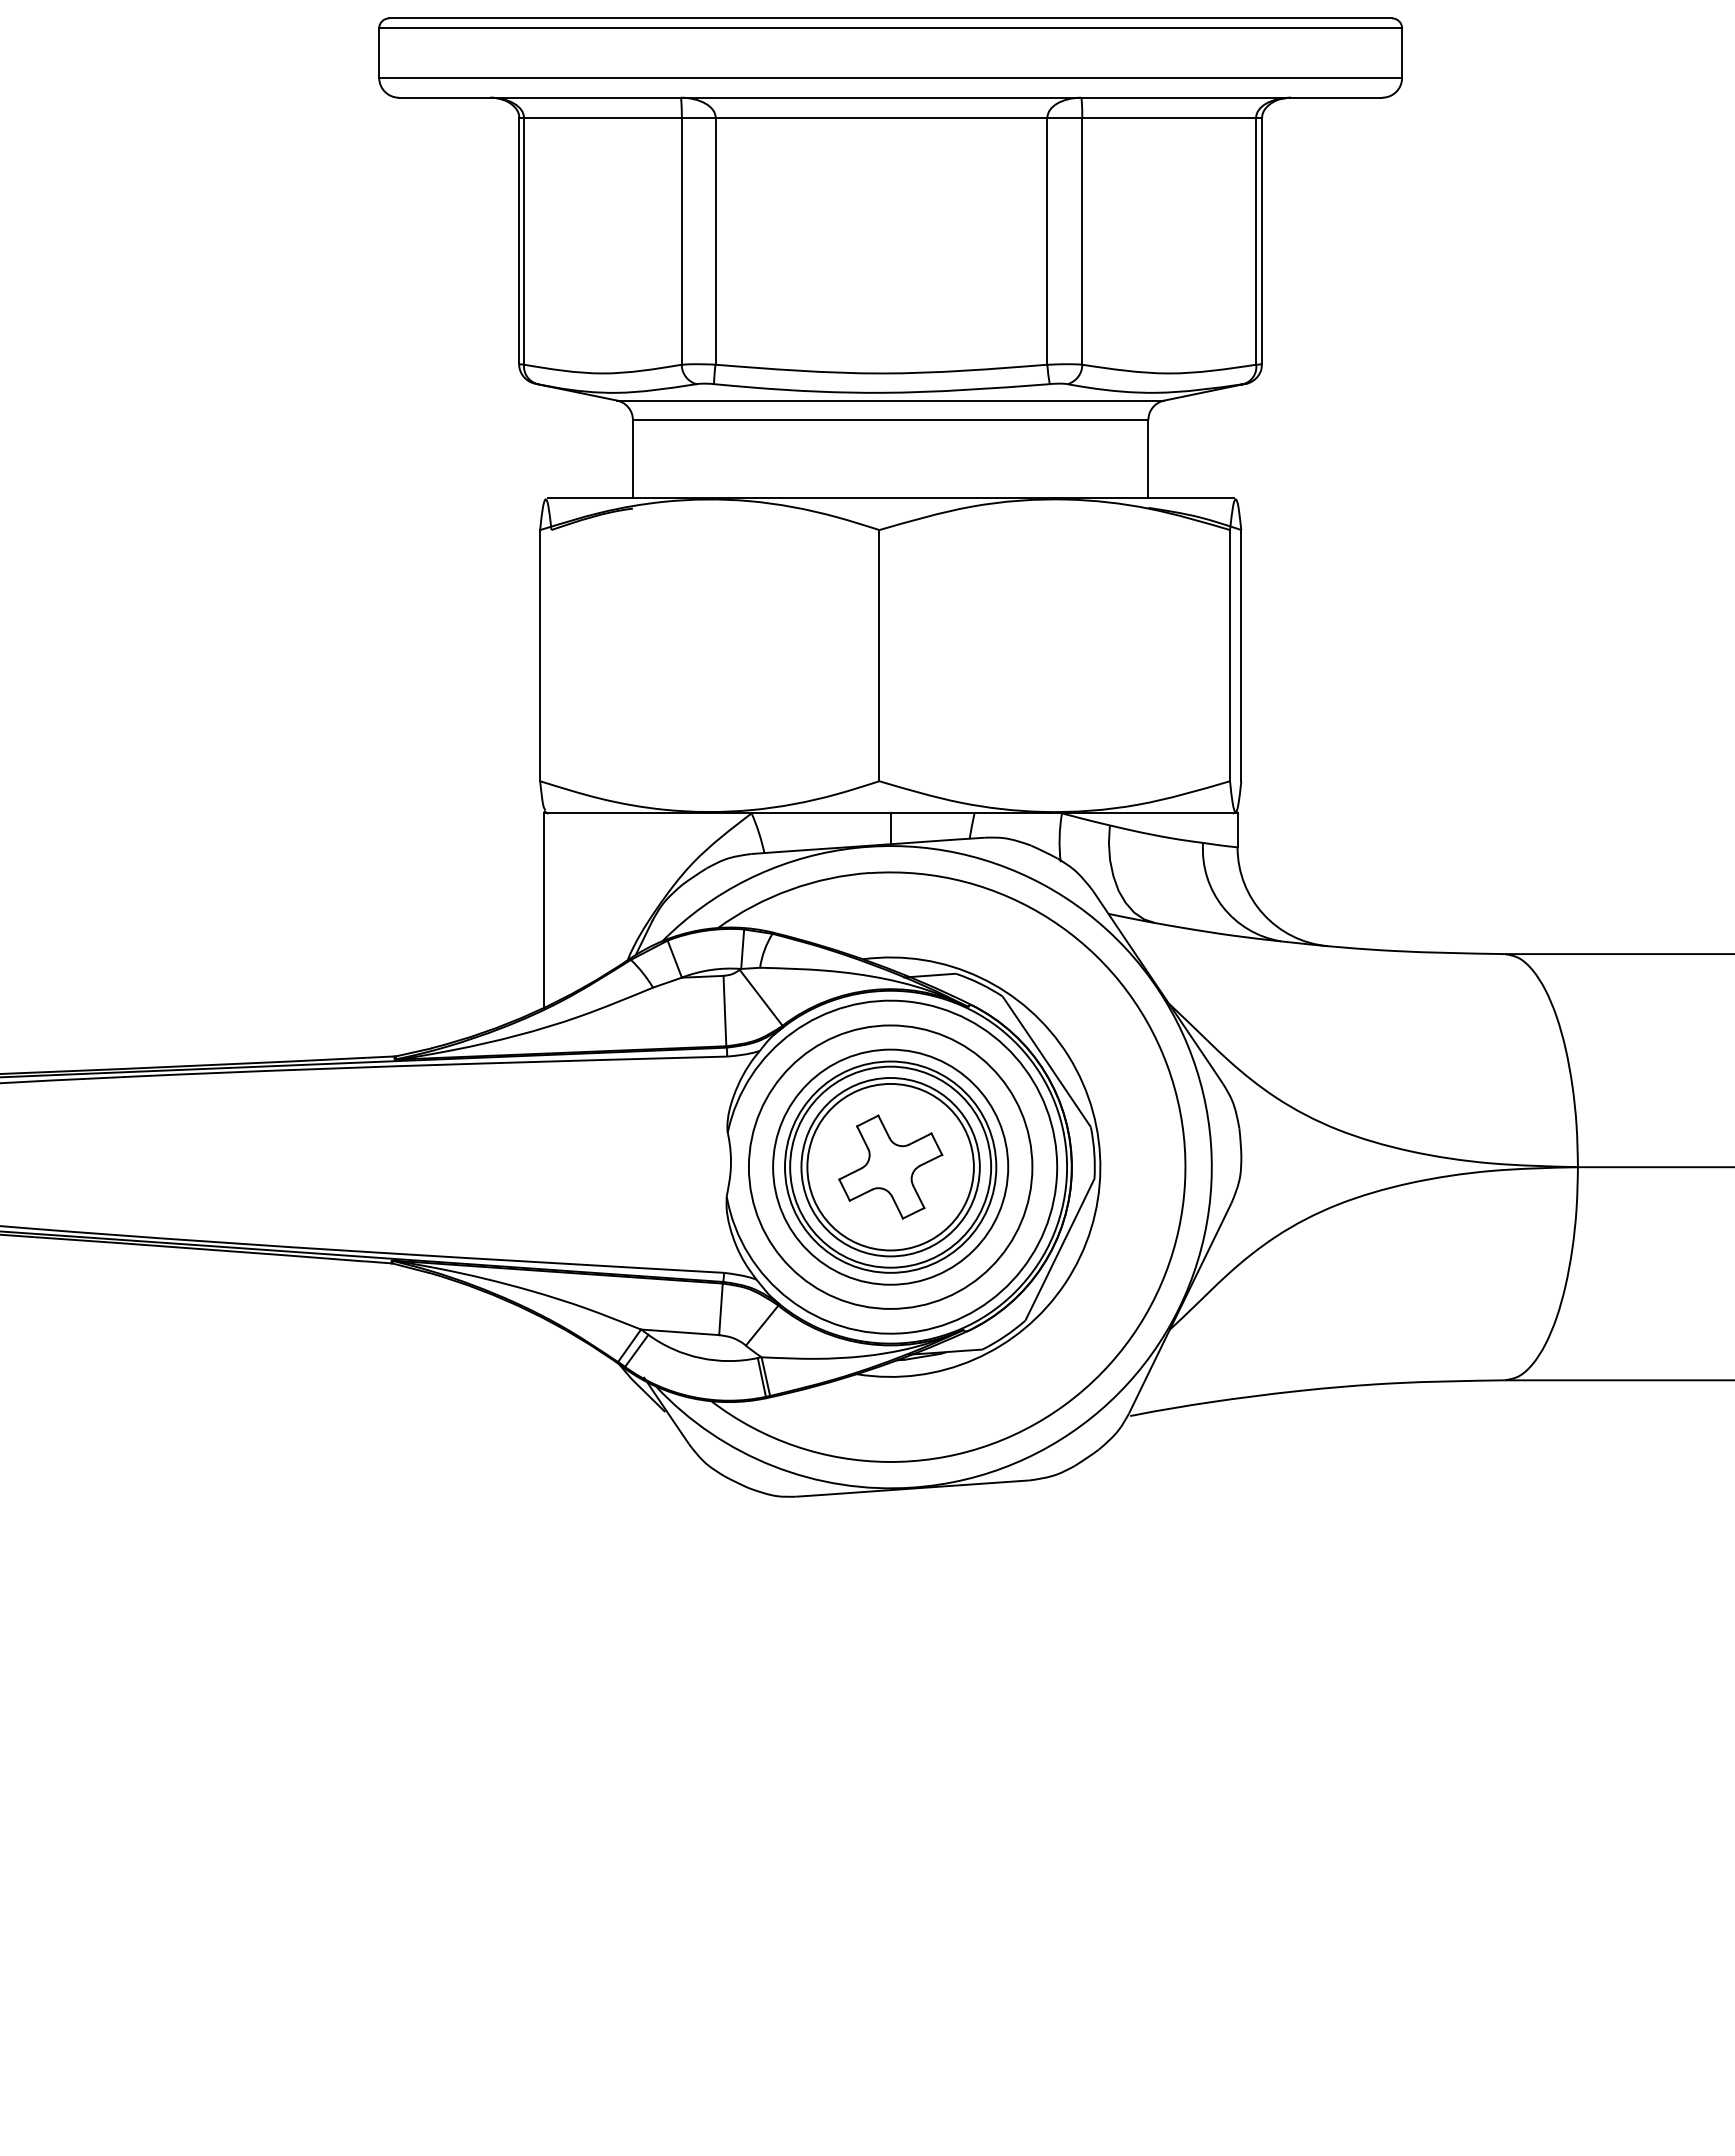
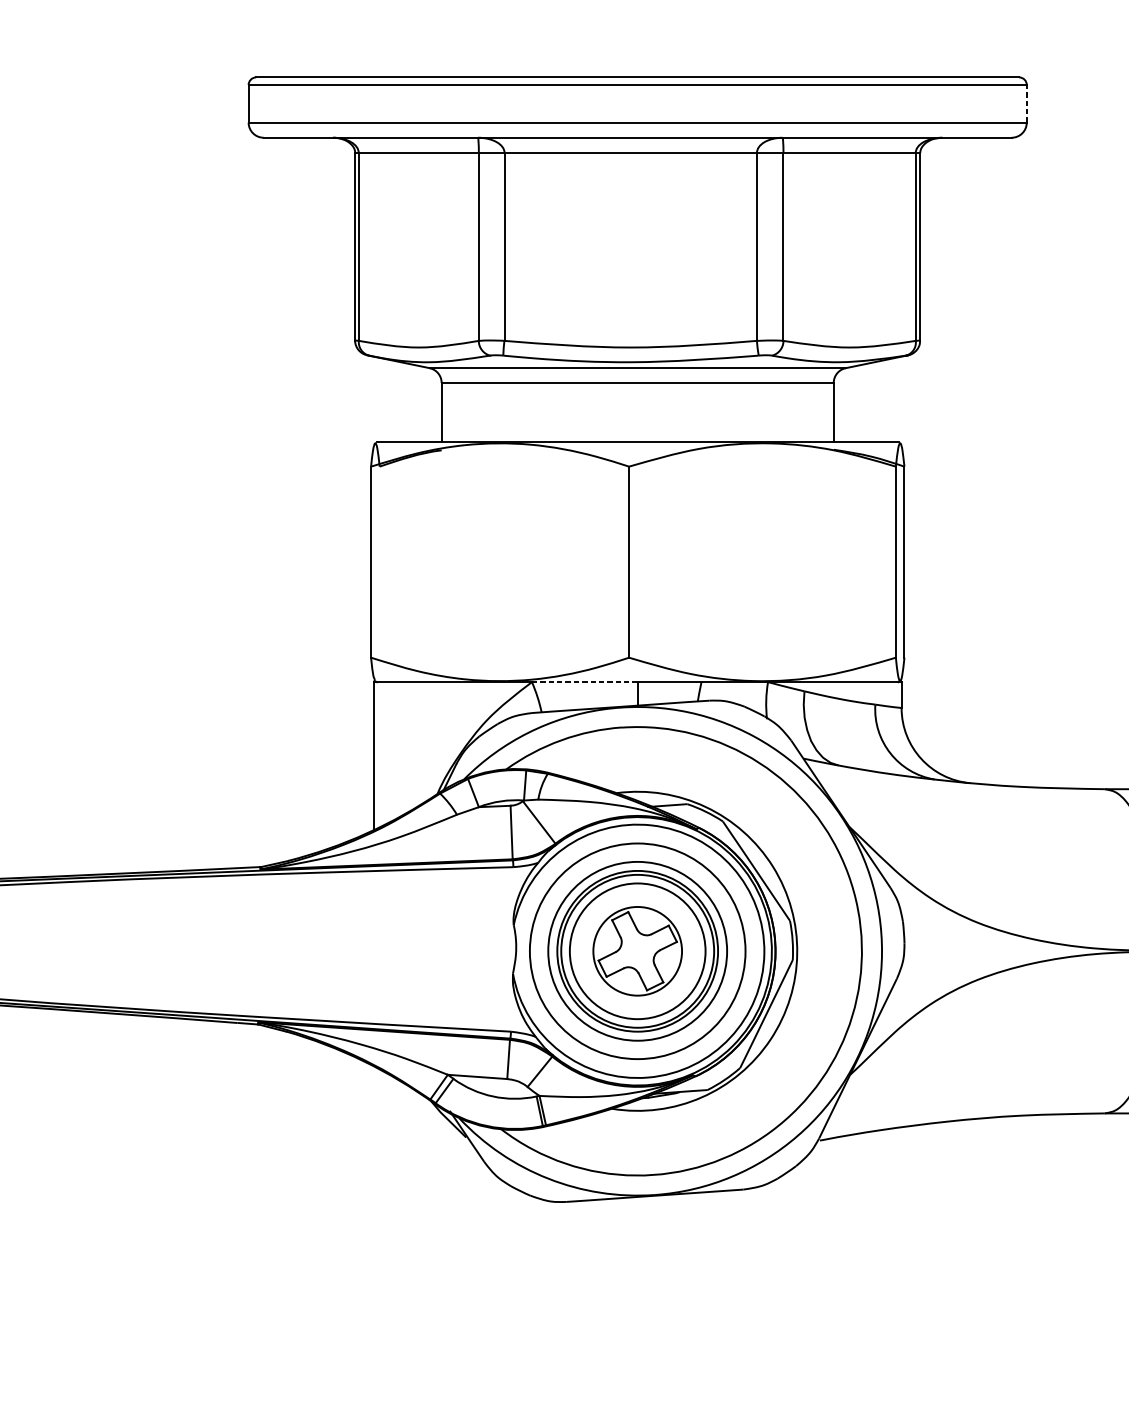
line: (1402, 53) -> (1027, 104), solid -> dashed
line: (820, 813) -> (584, 682), solid -> dashed
circle: (890, 1166) -> (637, 950), size x0.7

